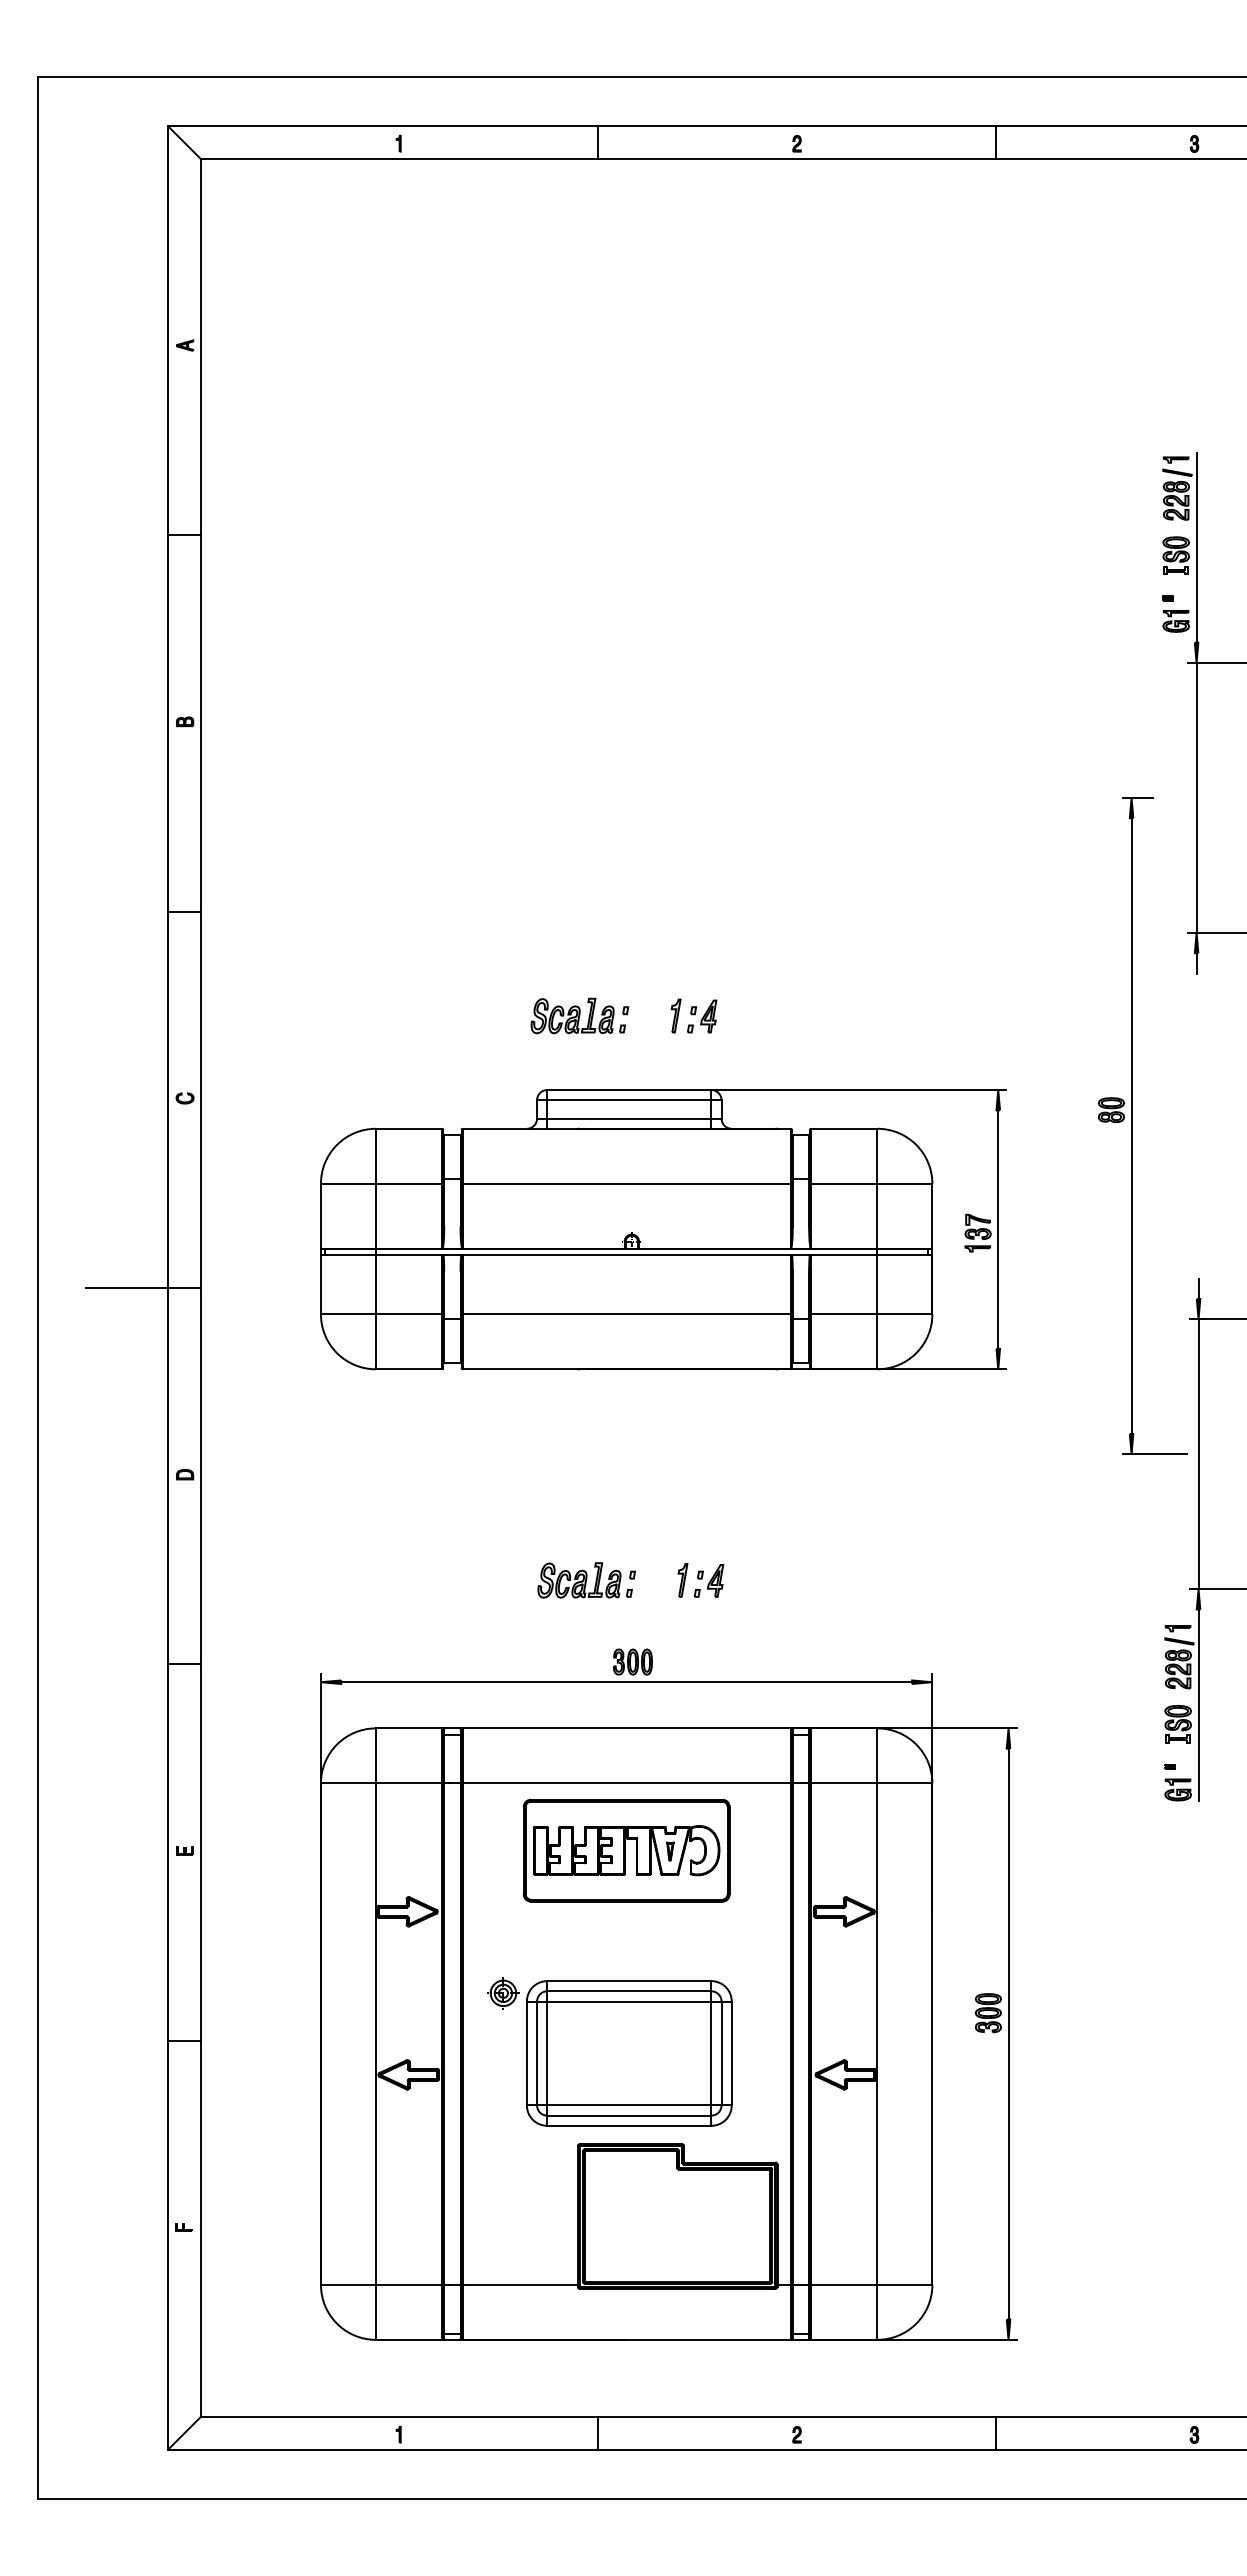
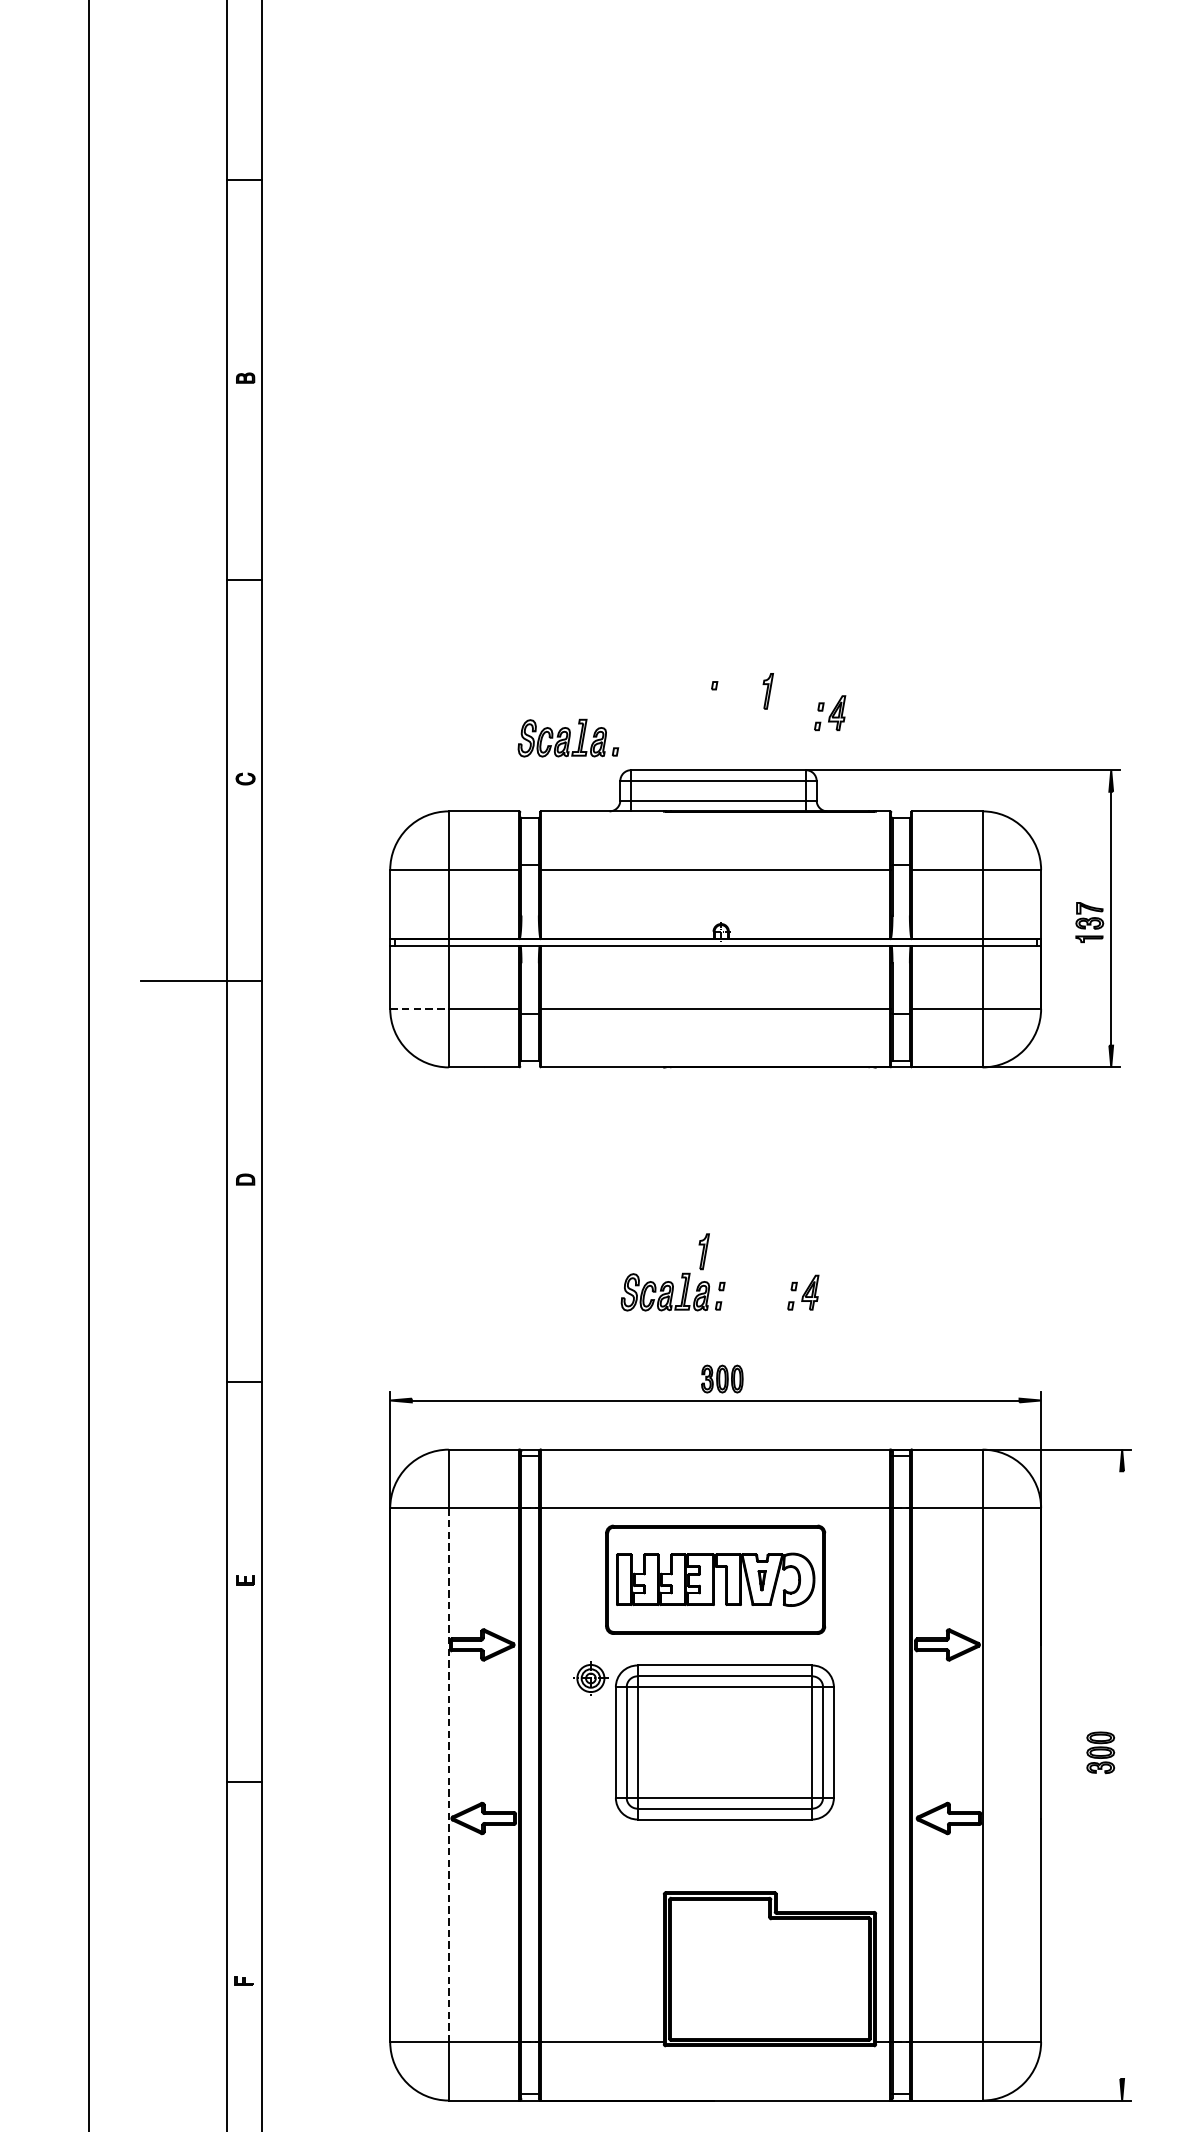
part: (577, 1015) -> (567, 737), moved
part: (702, 1016) -> (830, 713), moved
line: (348, 1314) -> (419, 1009), solid -> dashed
part: (682, 1580) -> (703, 1251), moved
line: (1008, 2033) -> (1122, 1774), removed
line: (375, 2034) -> (448, 1775), solid -> dashed
part: (609, 2051) -> (703, 1740), moved

